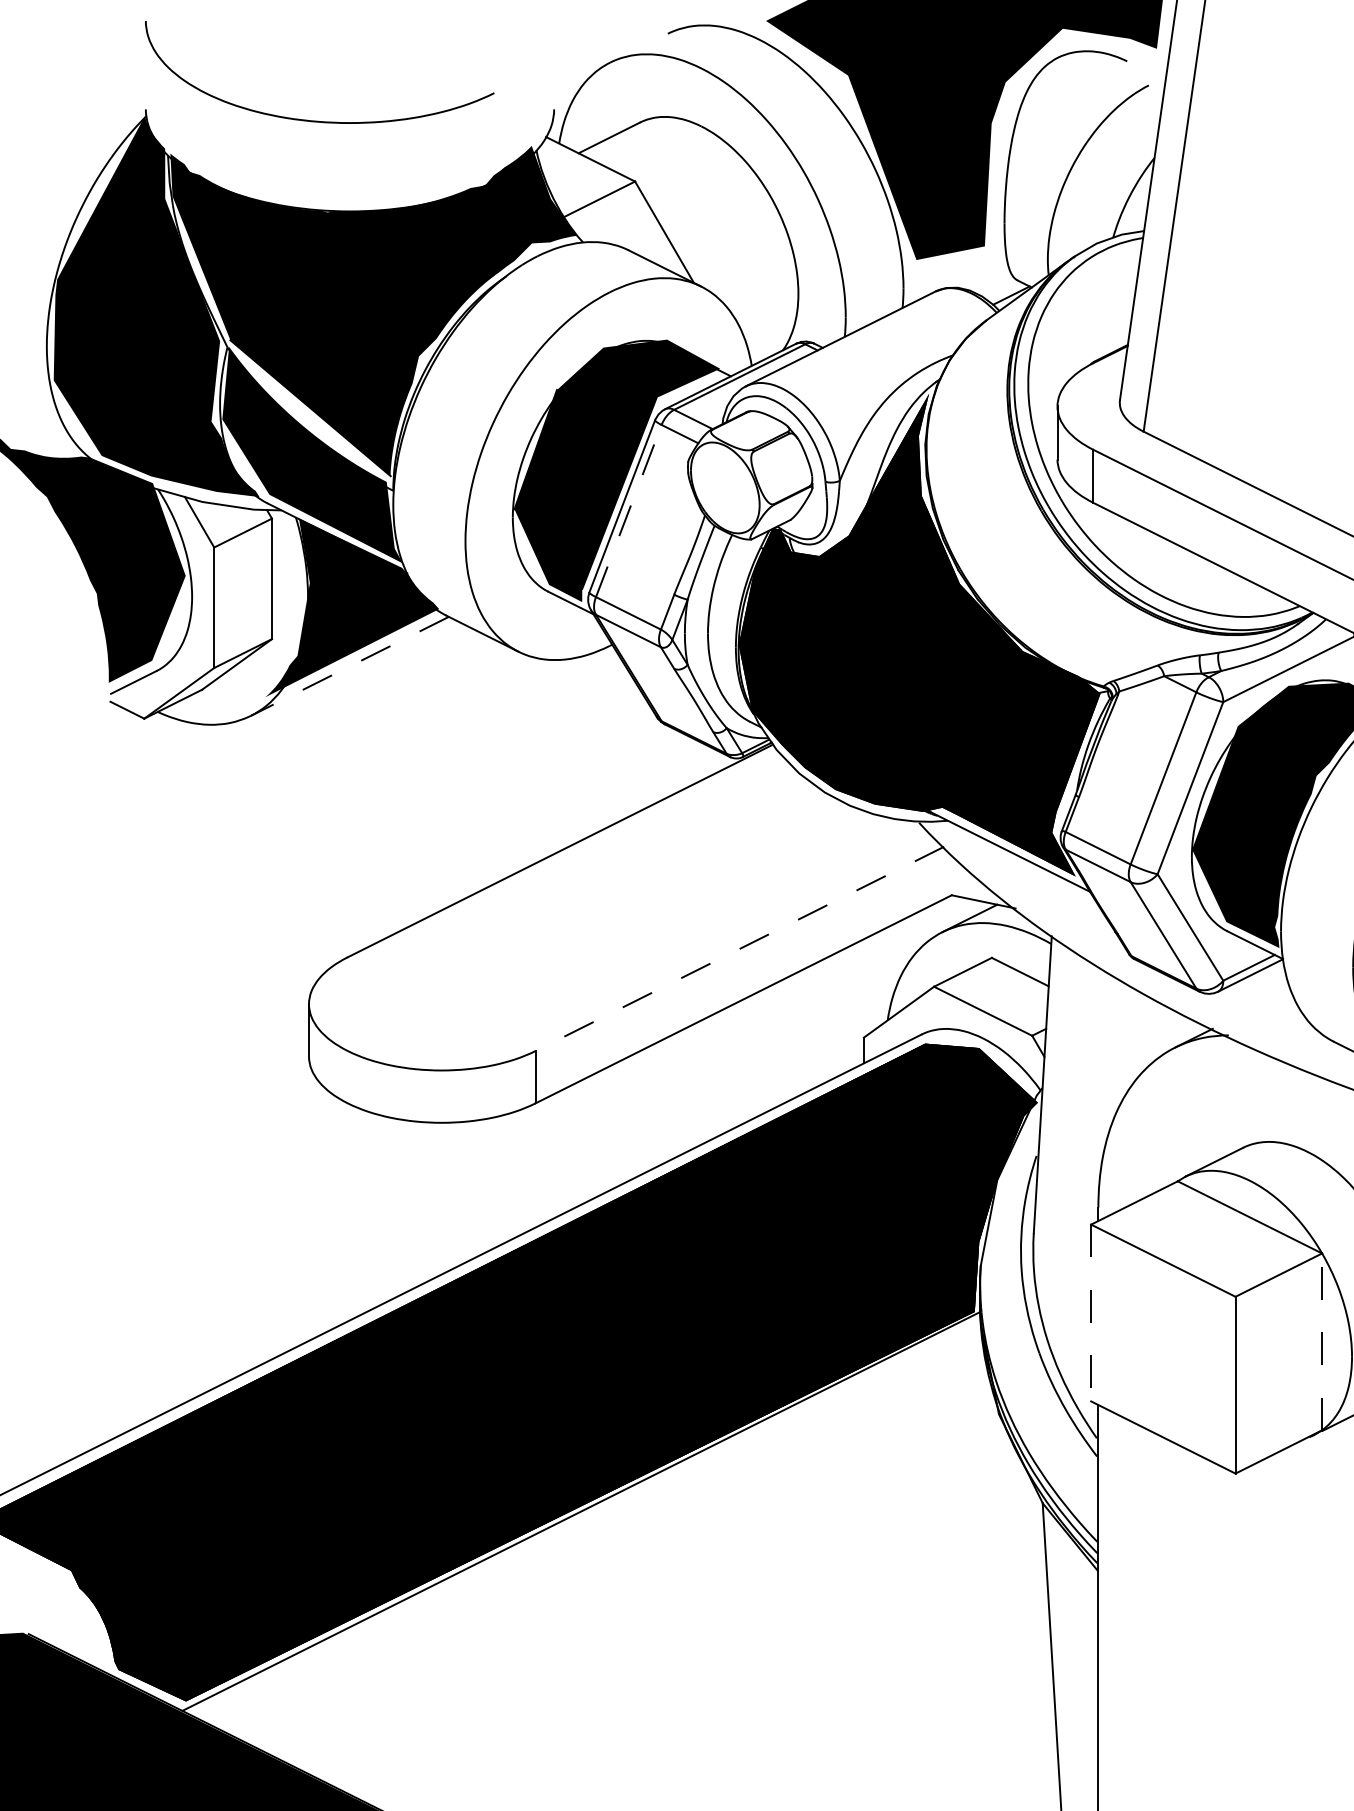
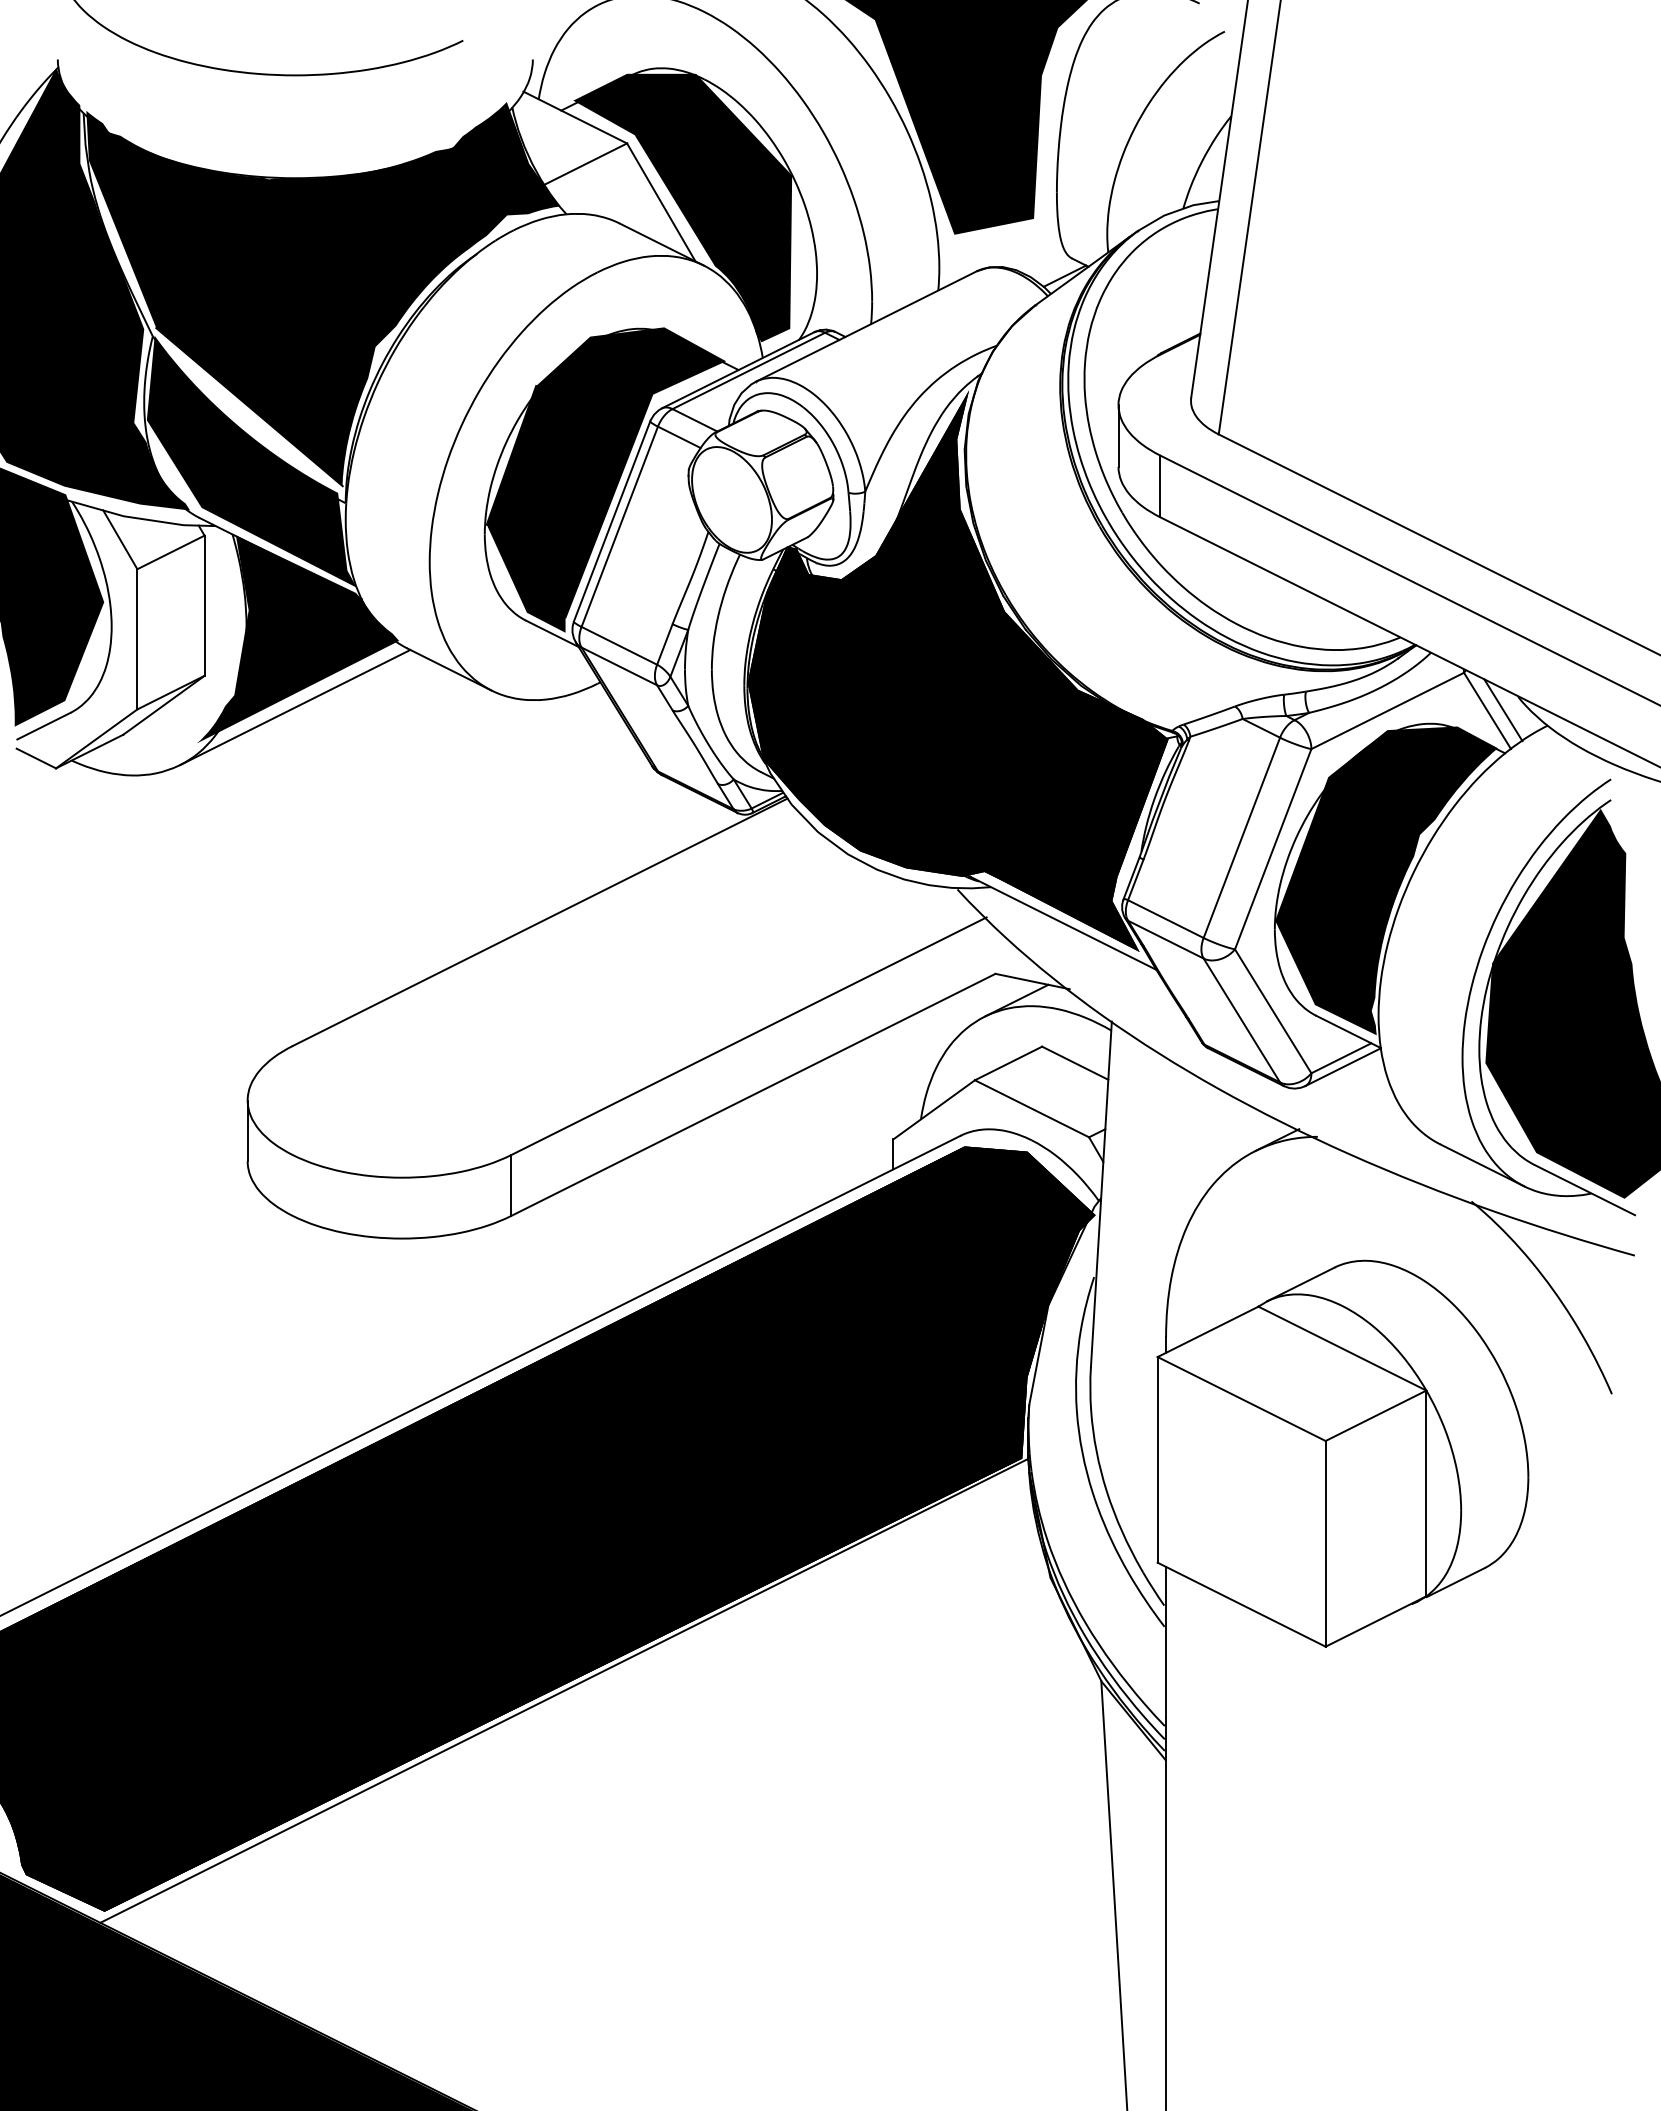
fill: (682, 236) -> (682, 207), added
line: (628, 510) -> (619, 526), dashed -> solid
line: (350, 666) -> (295, 707), dashed -> solid
line: (739, 949) -> (748, 1036), dashed -> solid
line: (1091, 1312) -> (1157, 1459), dashed -> solid
line: (1322, 1341) -> (1426, 1493), dashed -> solid

